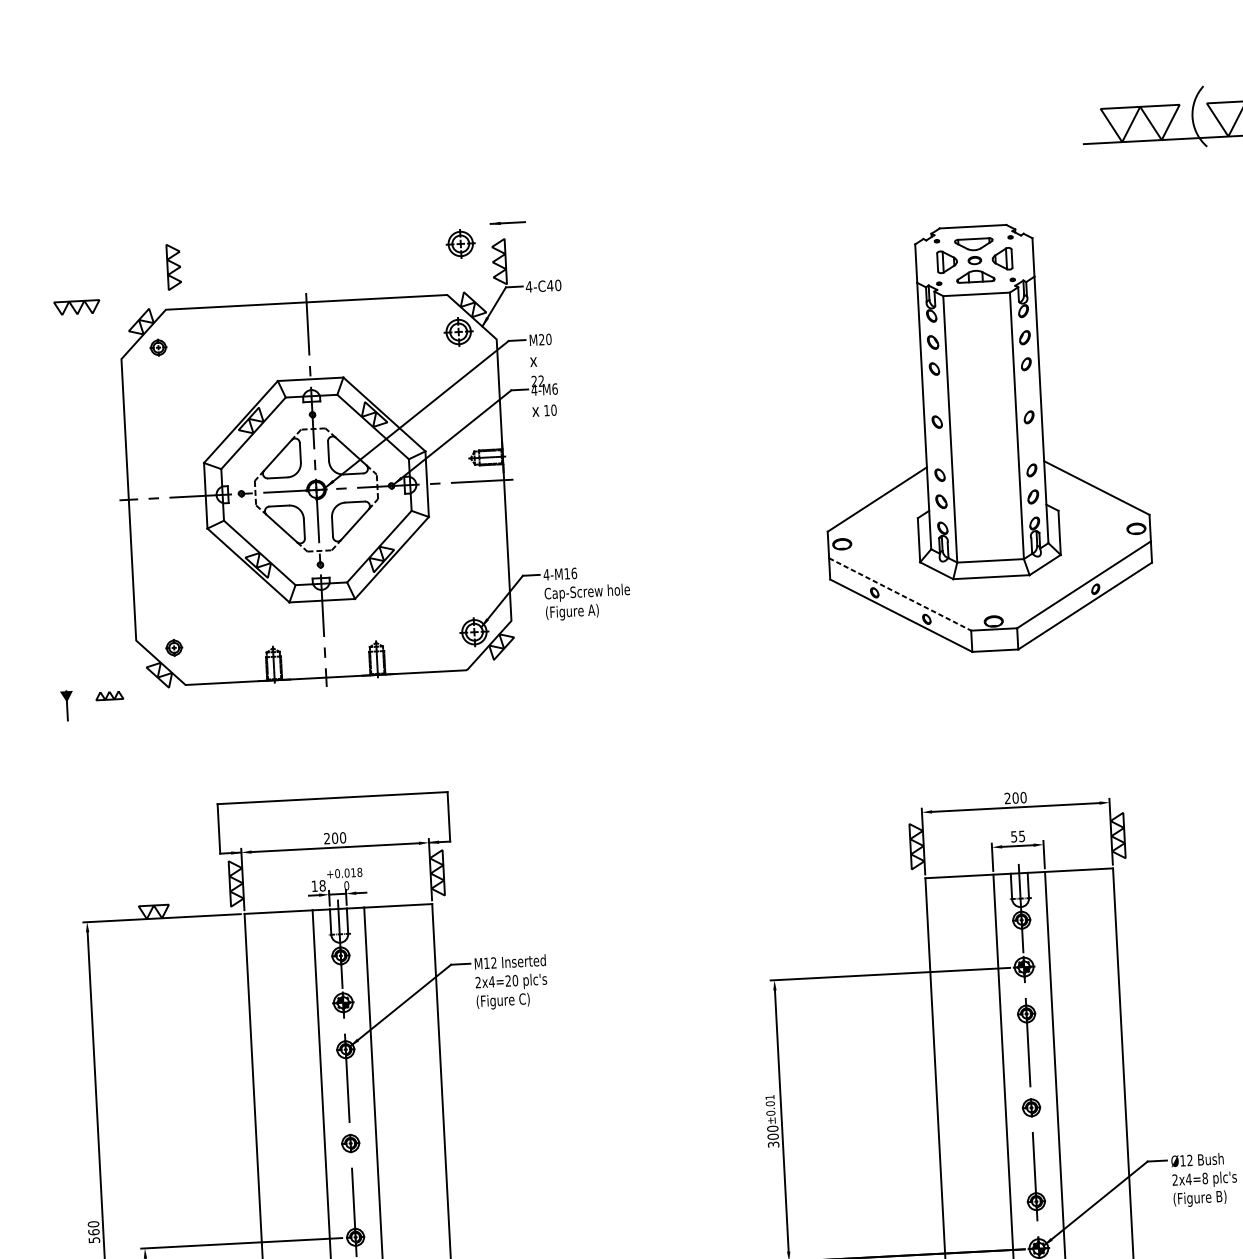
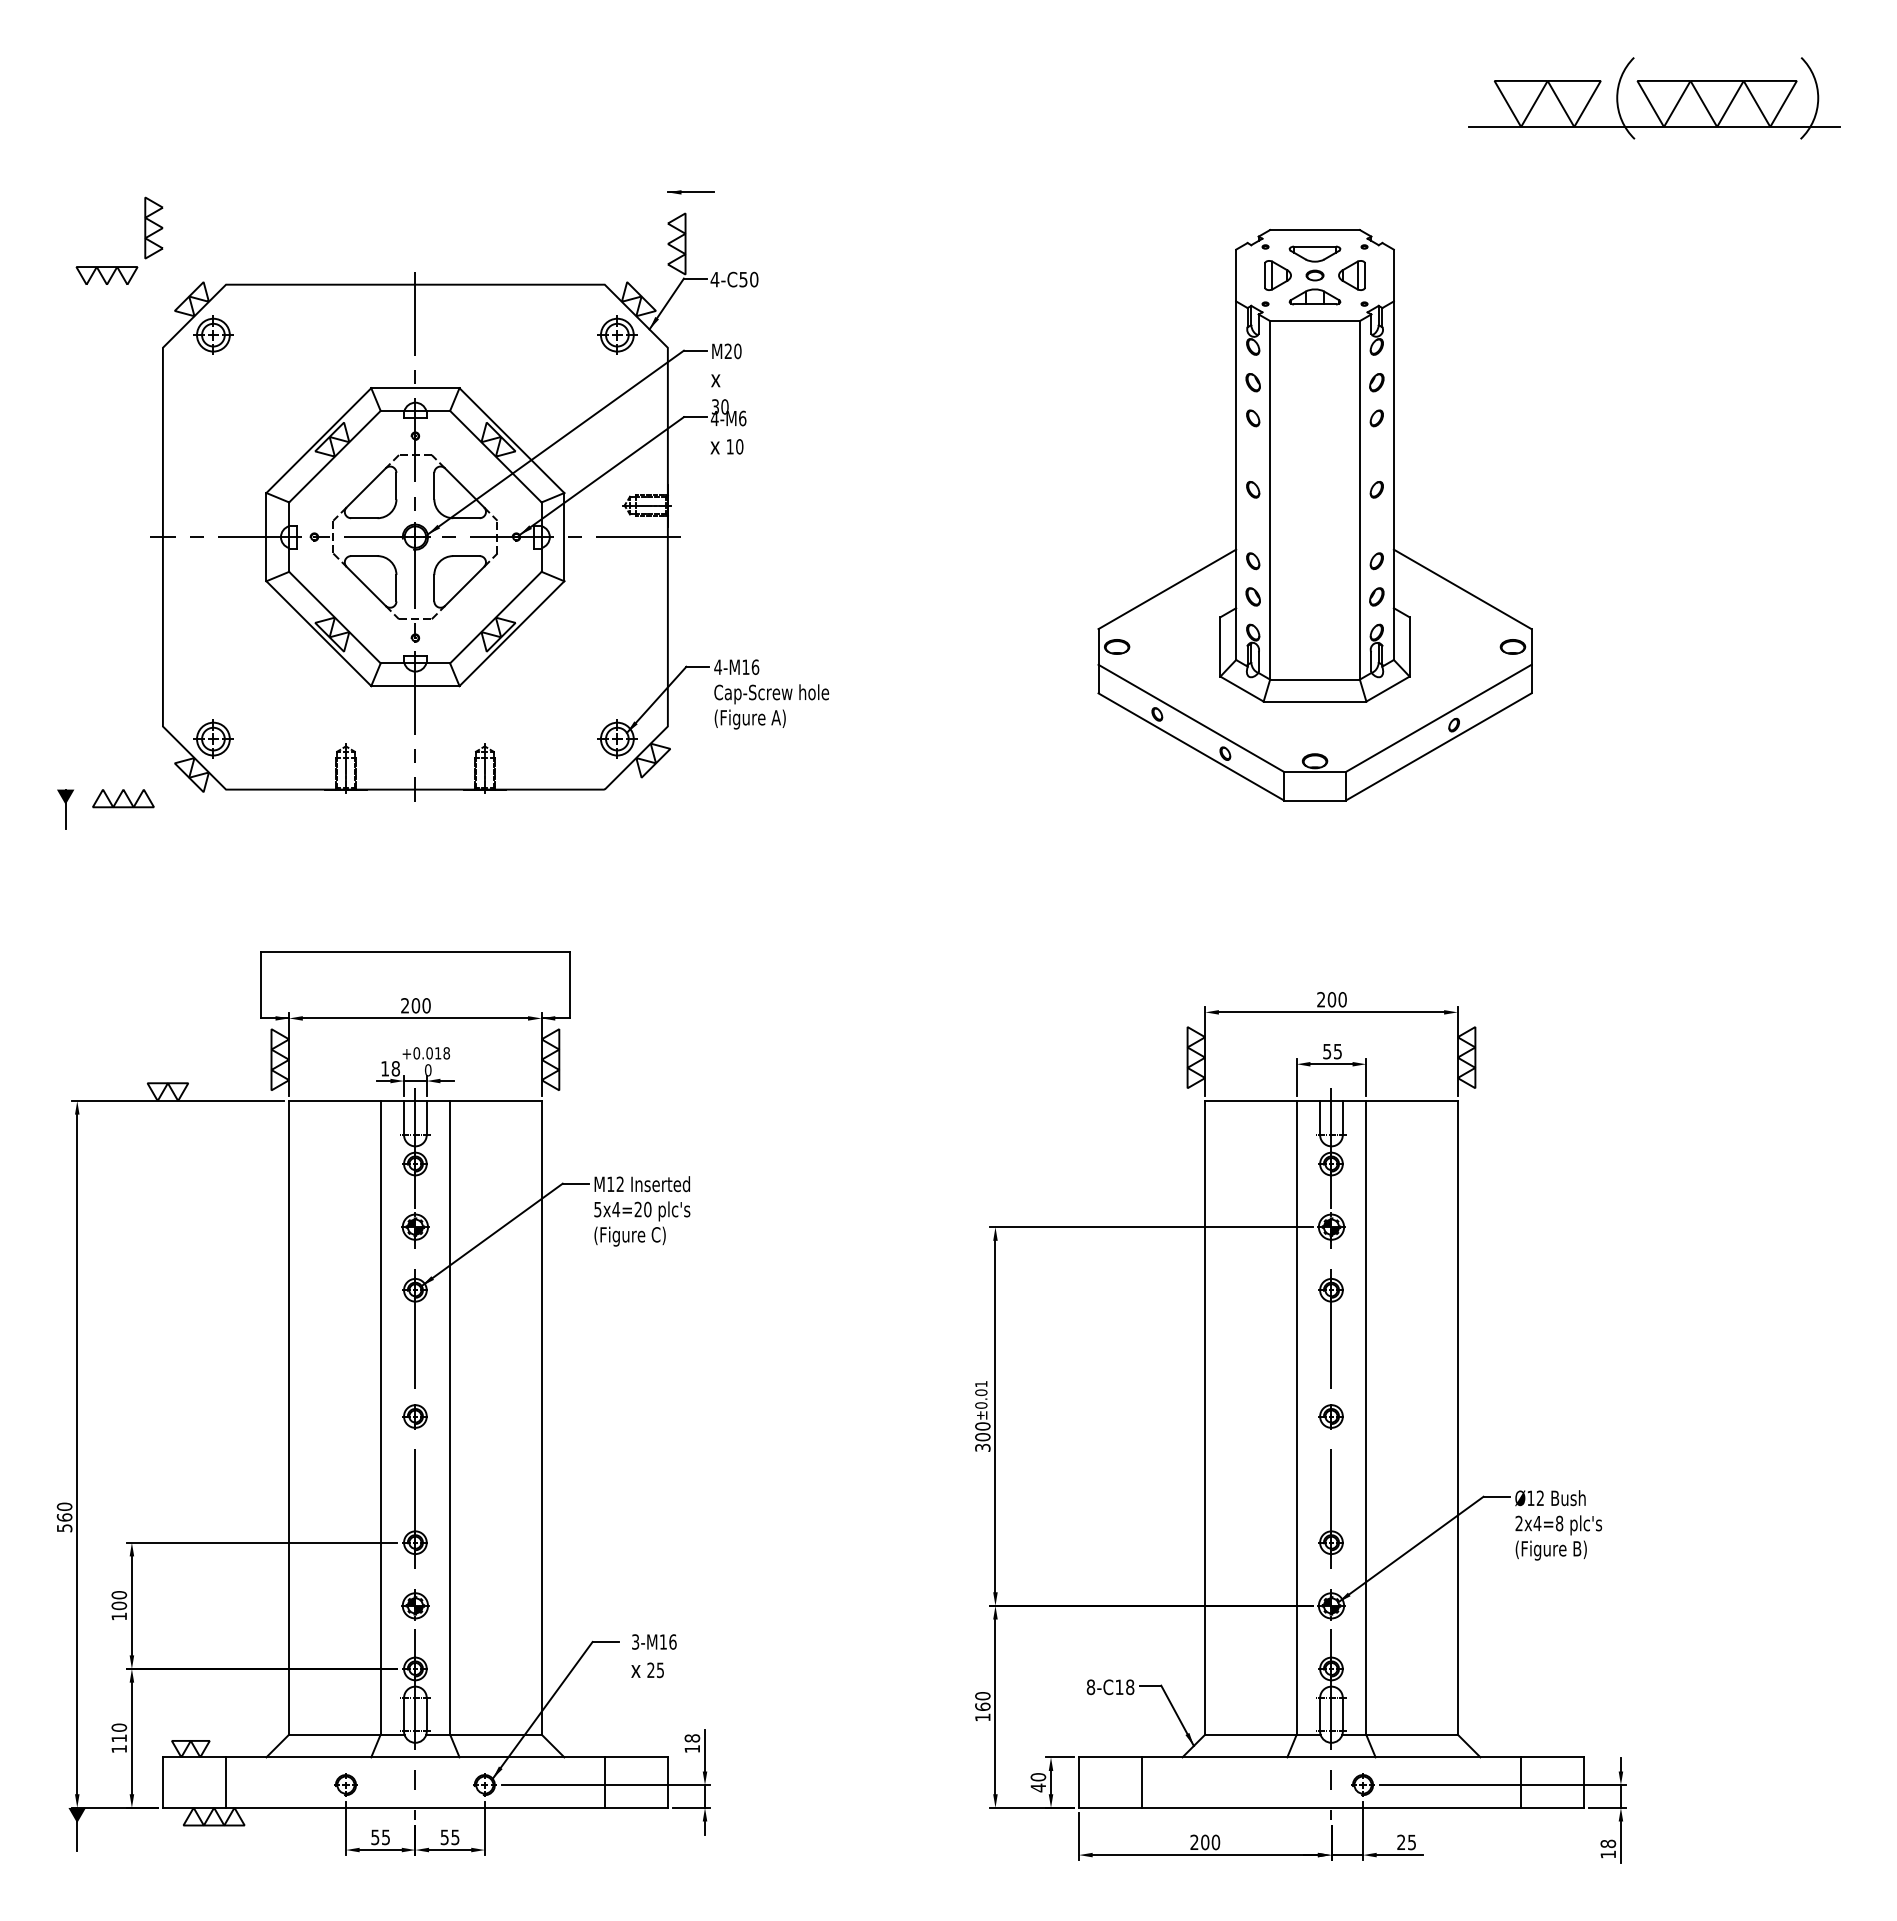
part: (460, 243) -> (626, 216), removed
part: (173, 266) -> (153, 227), moved
text: (550, 285) -> (743, 279), 4-C40 -> 4-C50
part: (158, 347) -> (213, 334), size x1.67
text: (538, 381) -> (720, 406), 22 -> 30
line: (900, 594) -> (1191, 718), dashed -> solid
part: (174, 647) -> (213, 738), size x1.67
part: (109, 695) -> (123, 798), size x1.67
text: (477, 982) -> (597, 1209), 2x4=20 -> 5x4=20

